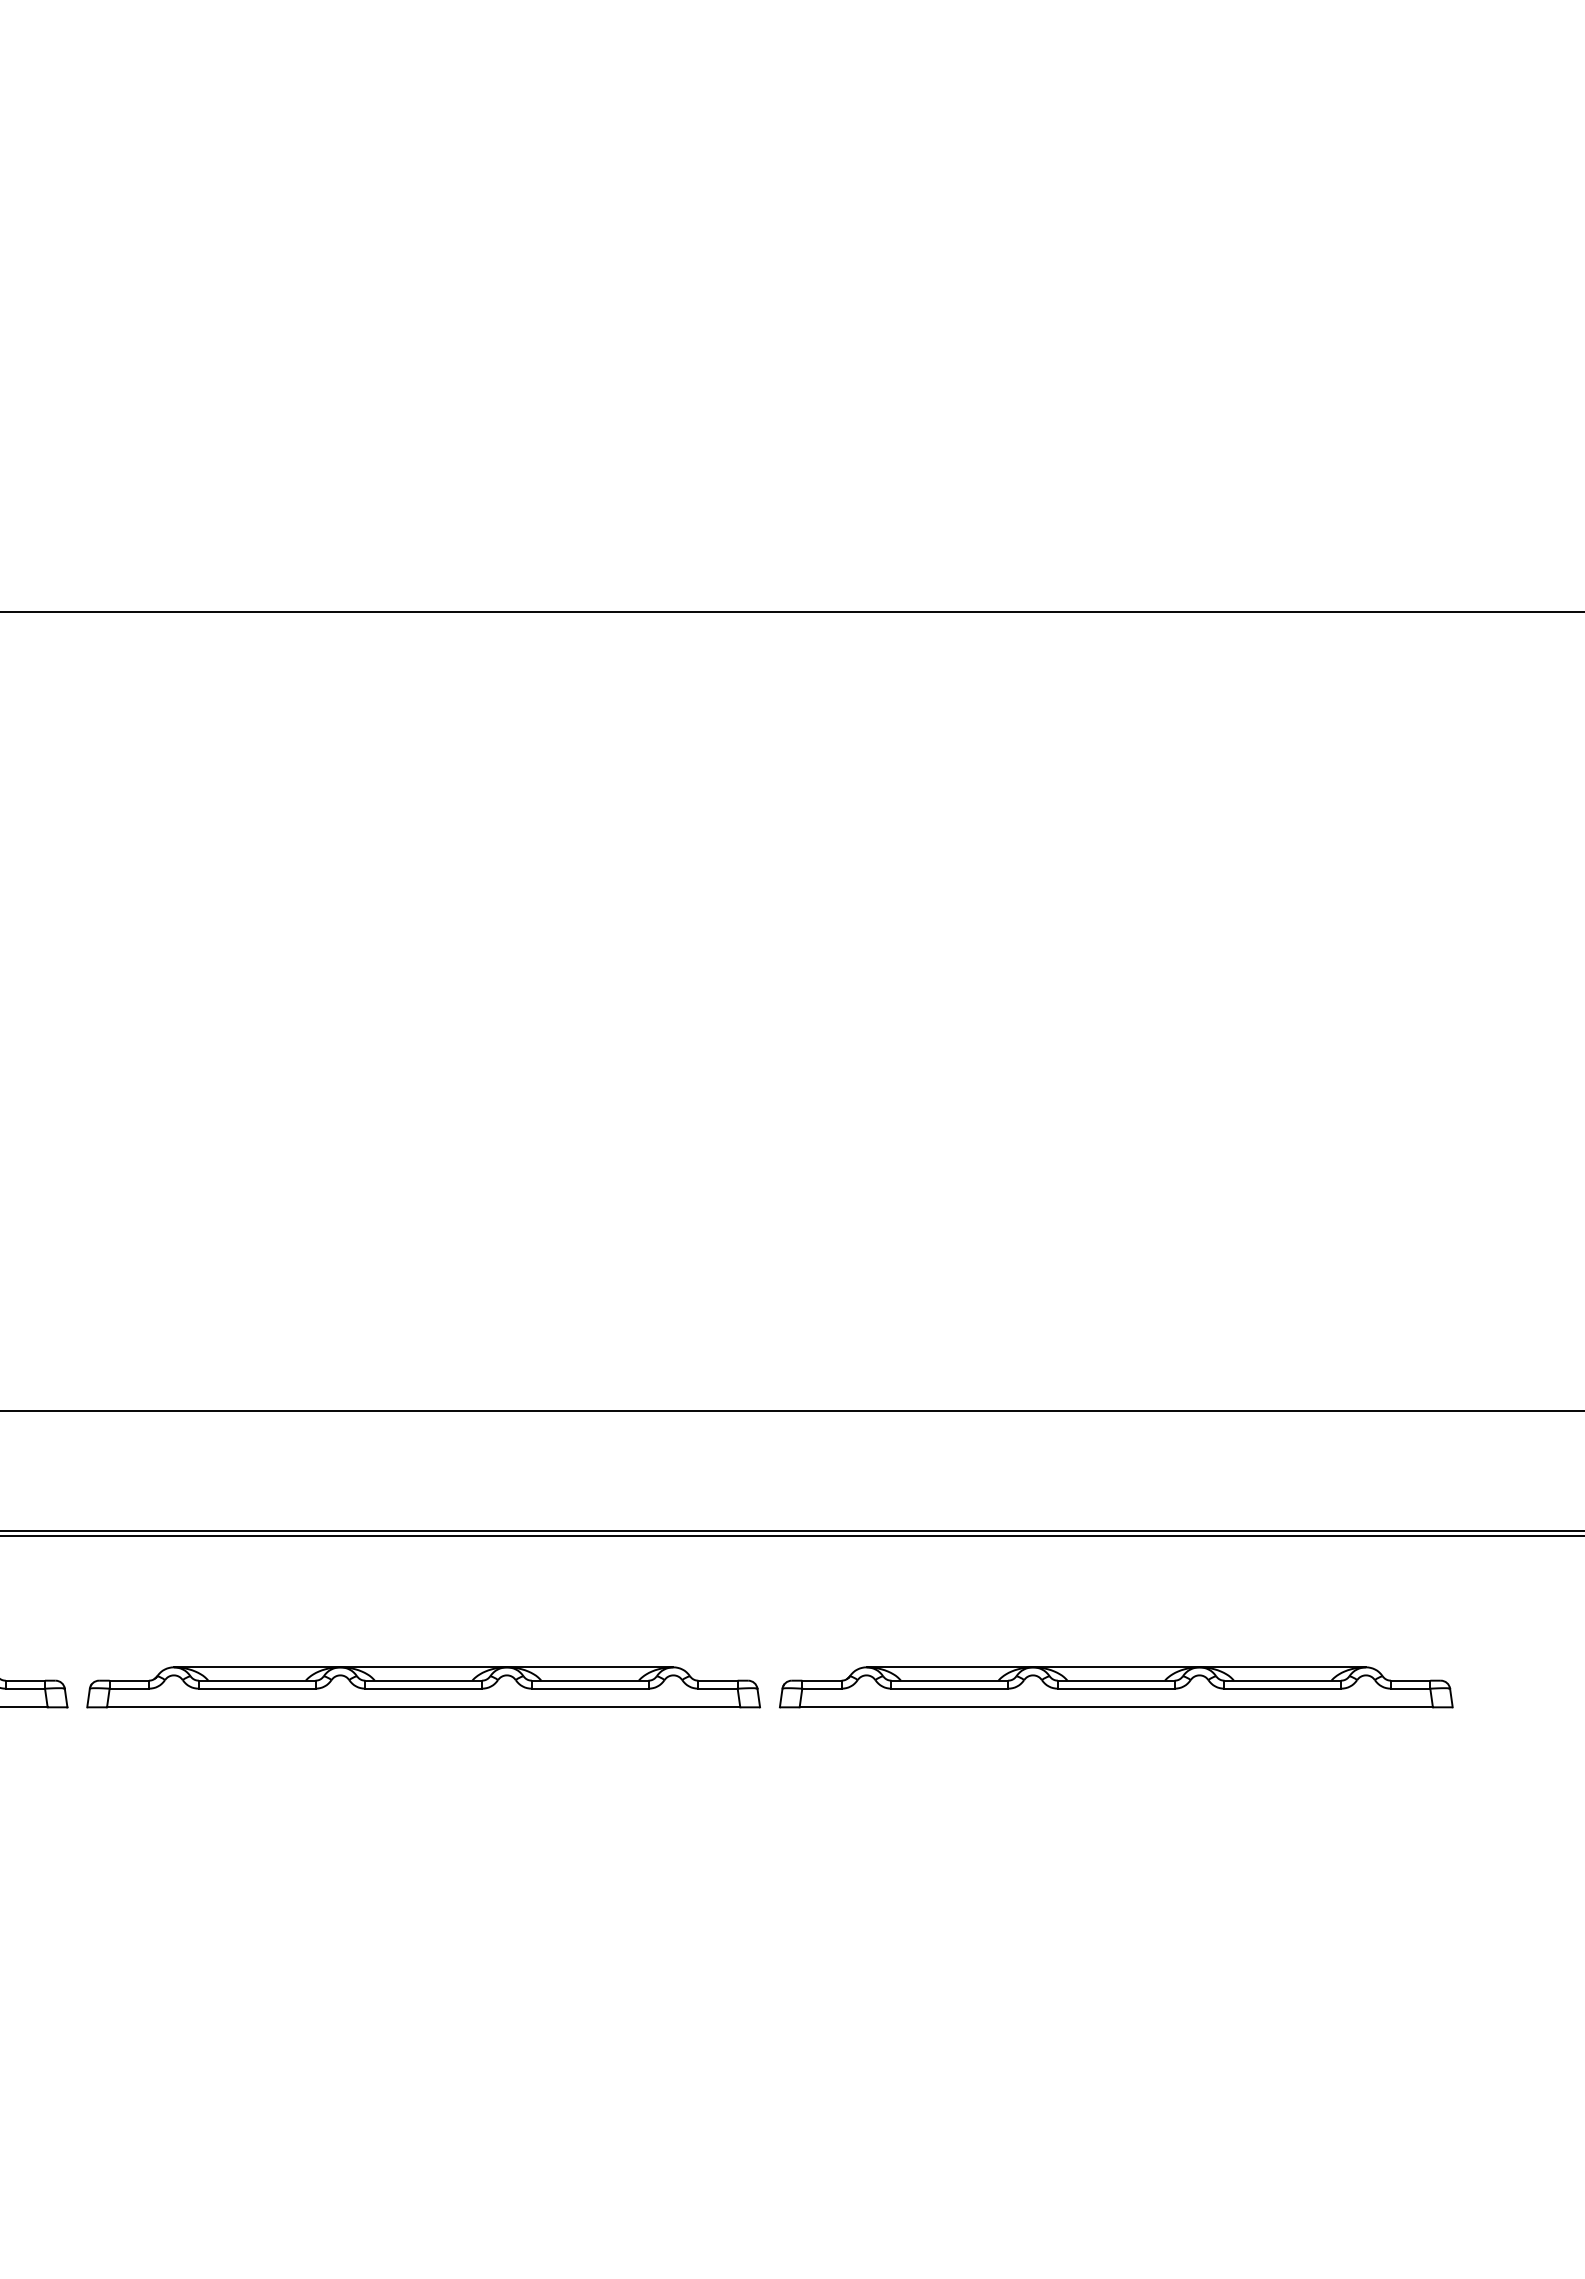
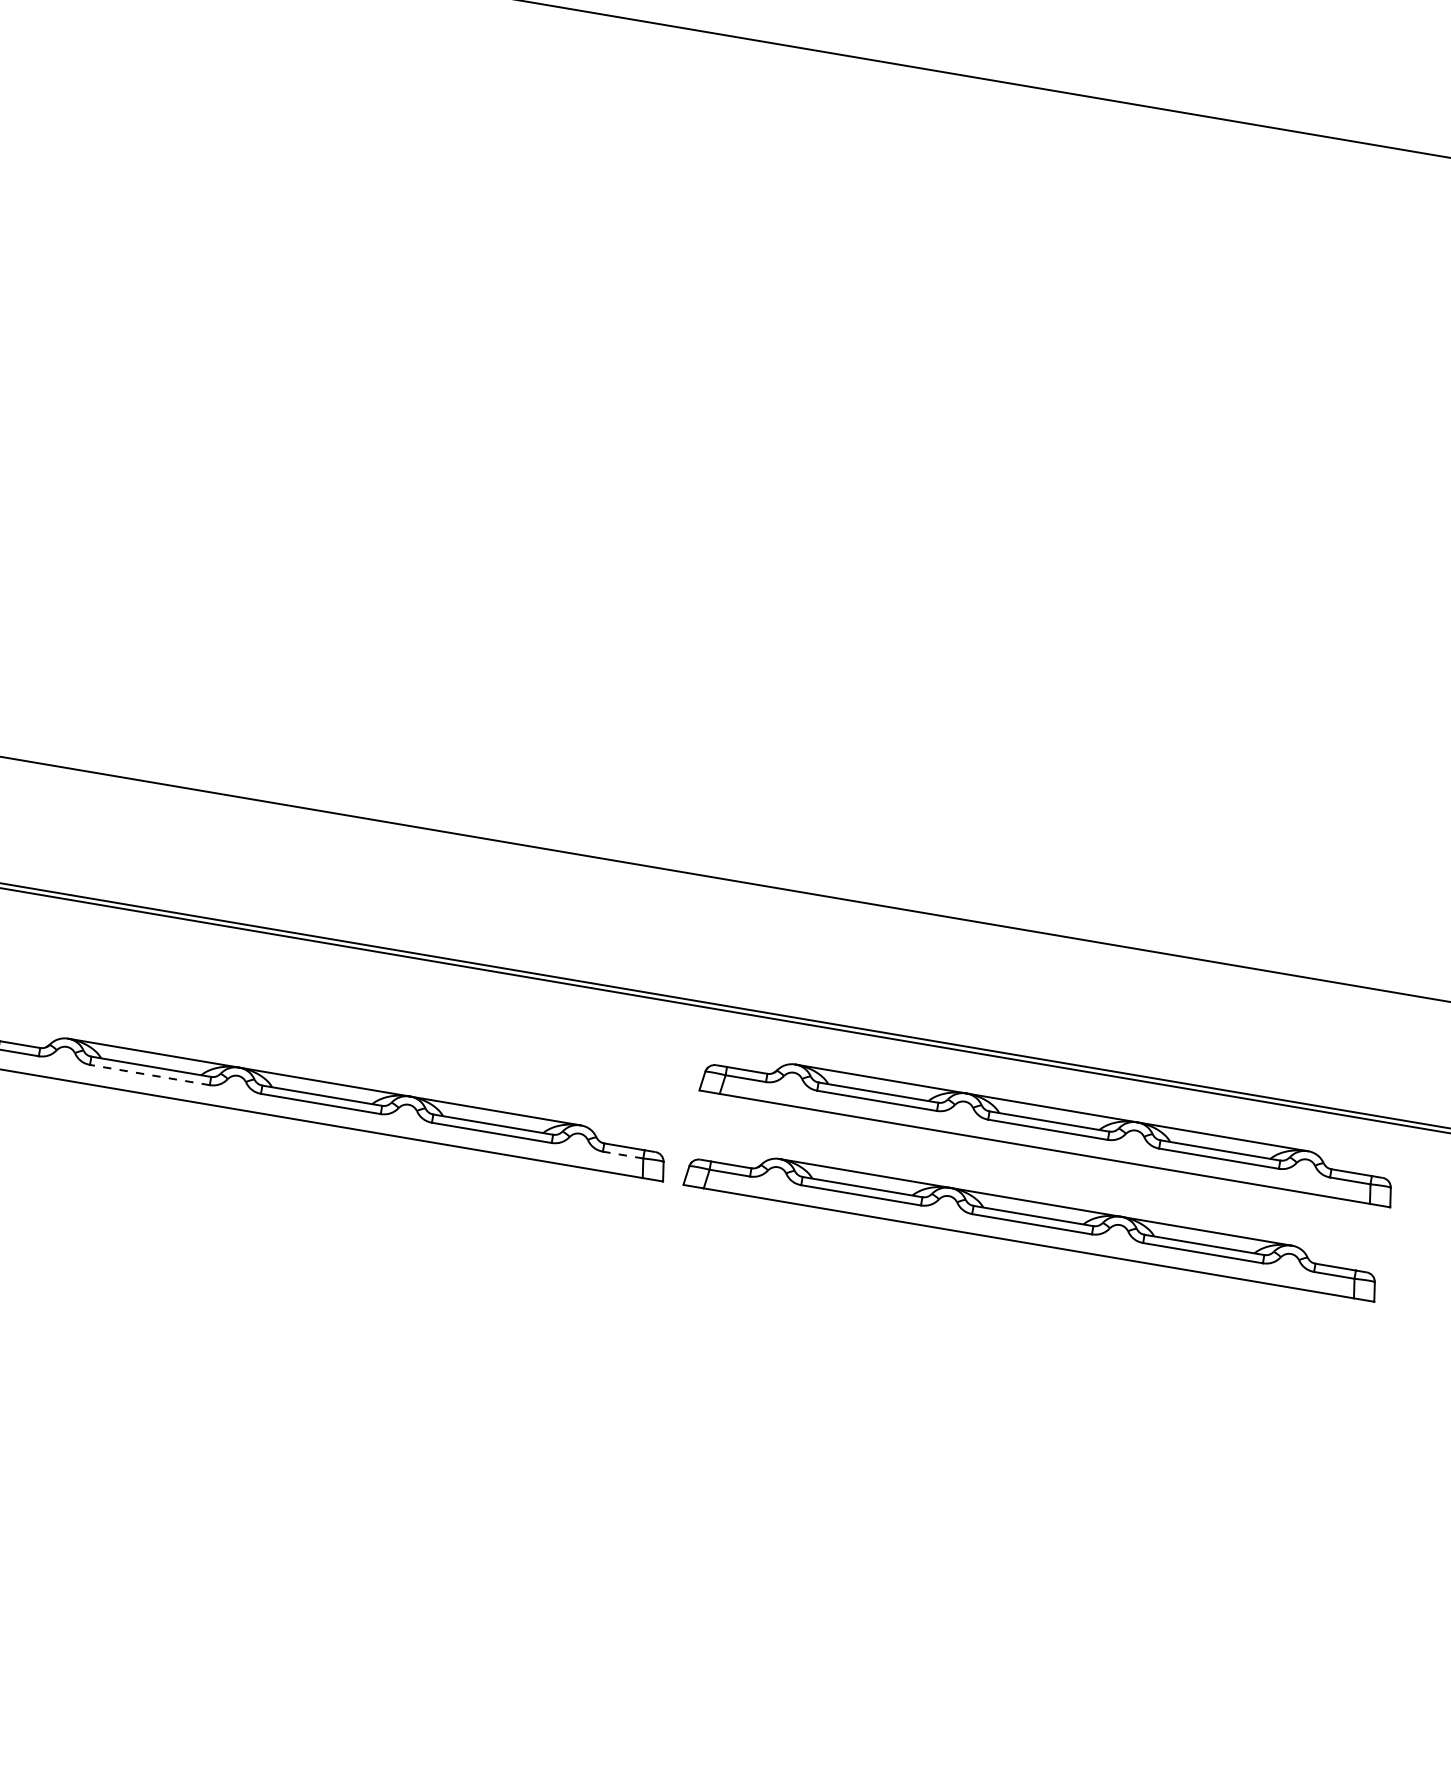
part: (1116, 1595) -> (1048, 1128), added
line: (256, 1688) -> (149, 1074), solid -> dashed
line: (718, 1688) -> (623, 1154), solid -> dashed

